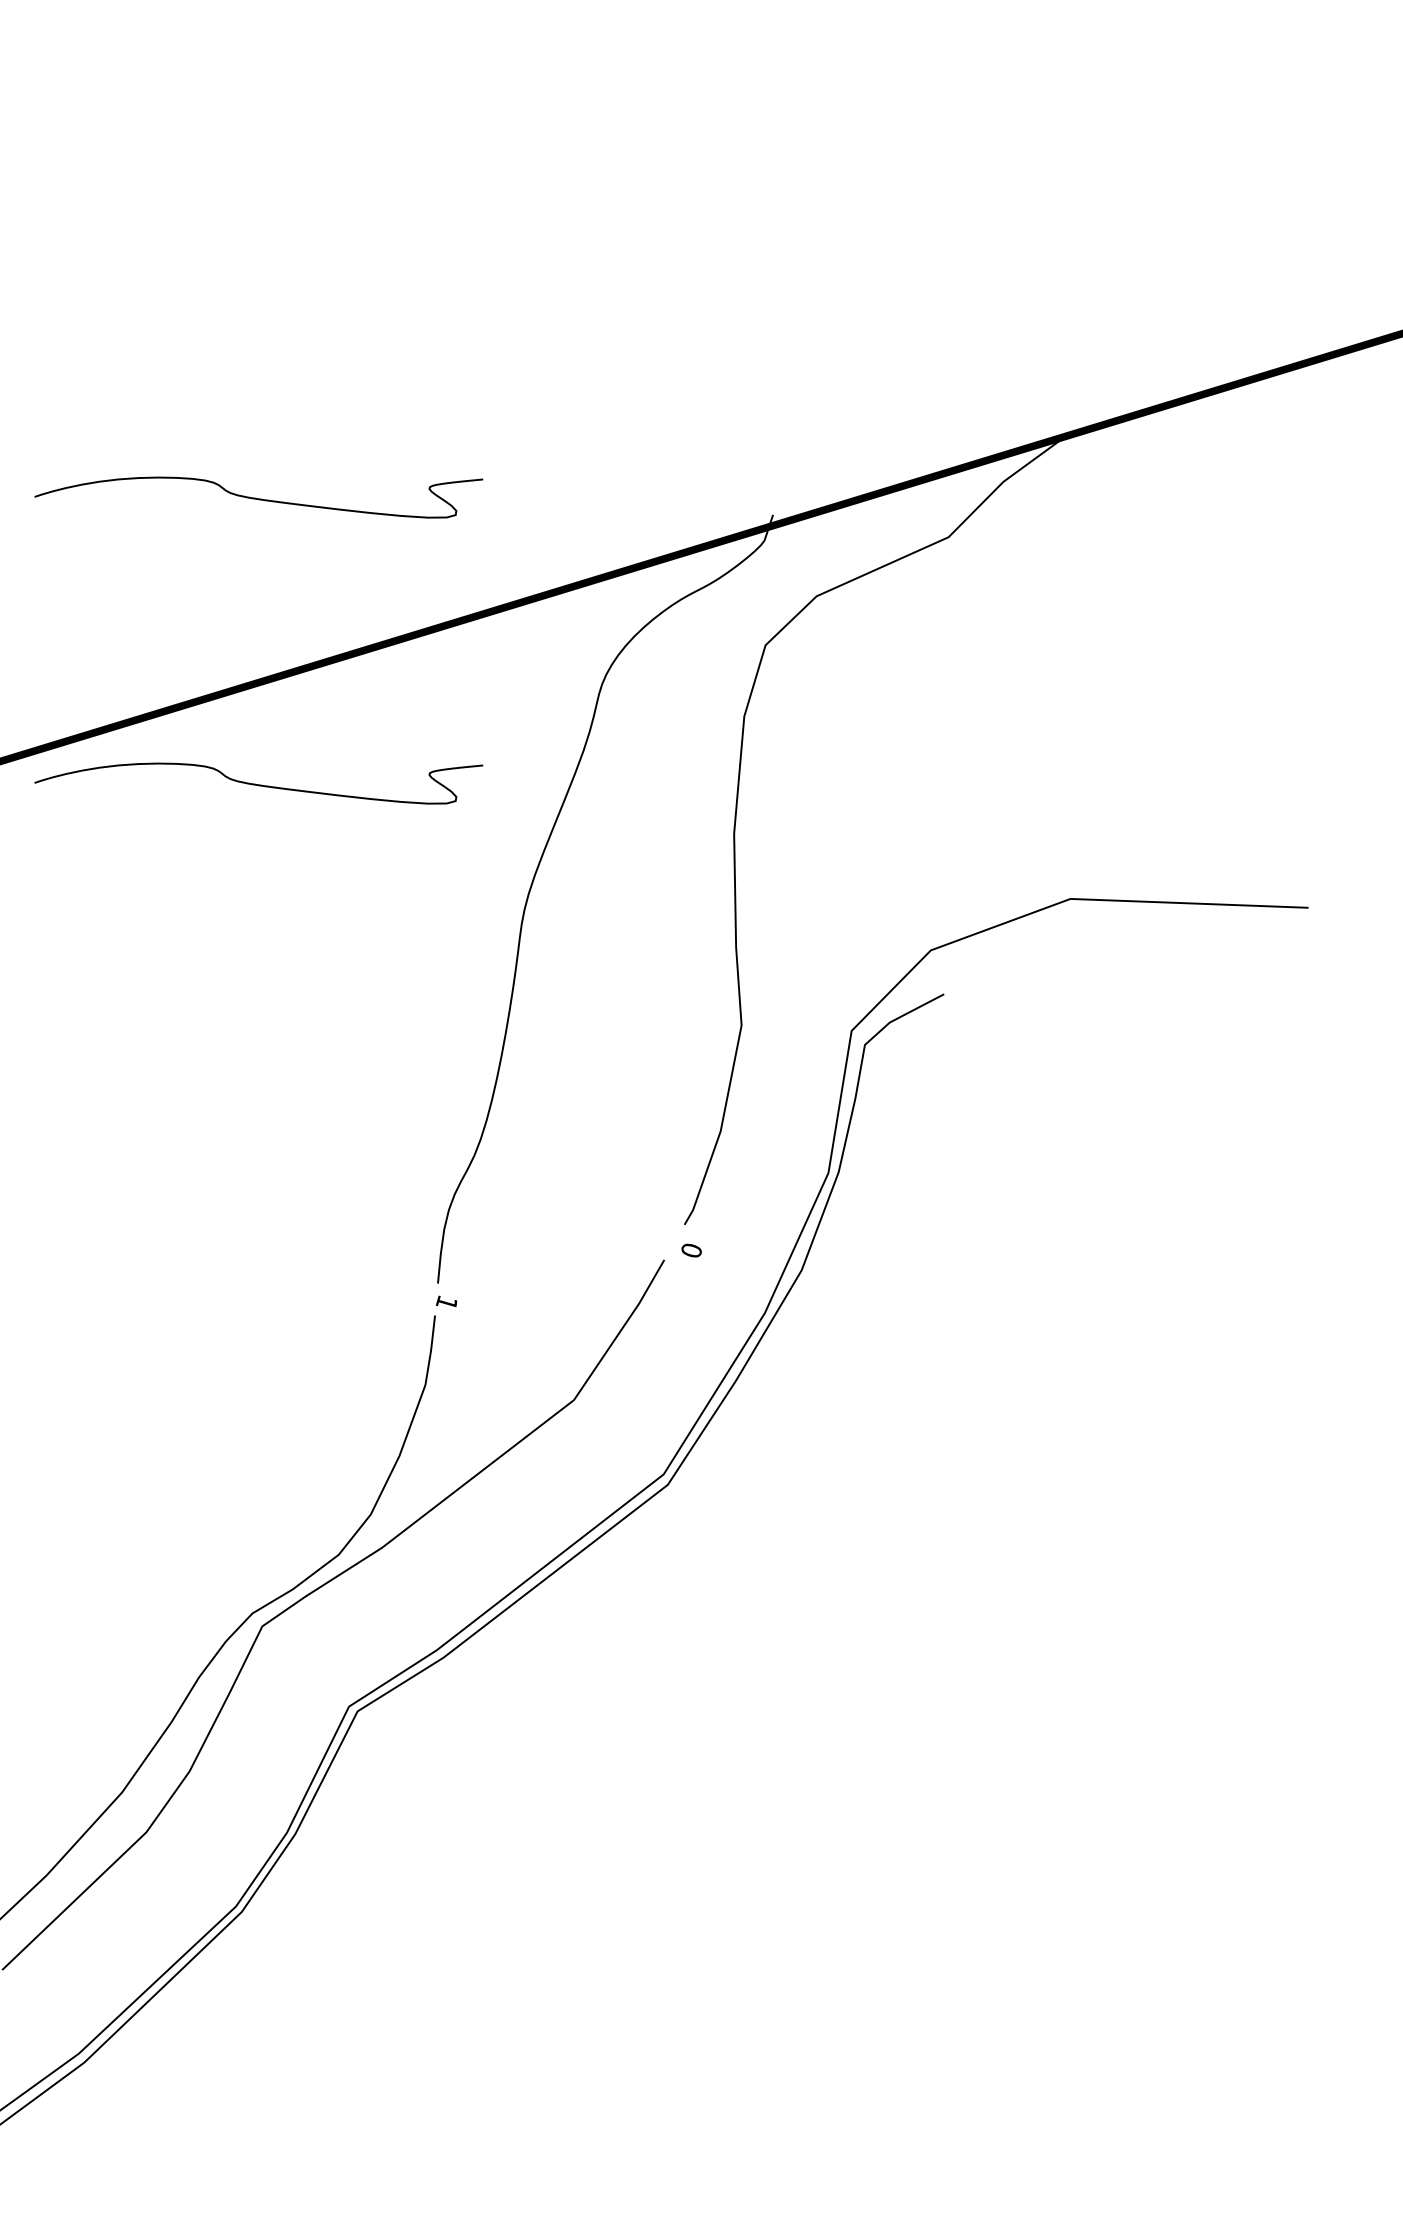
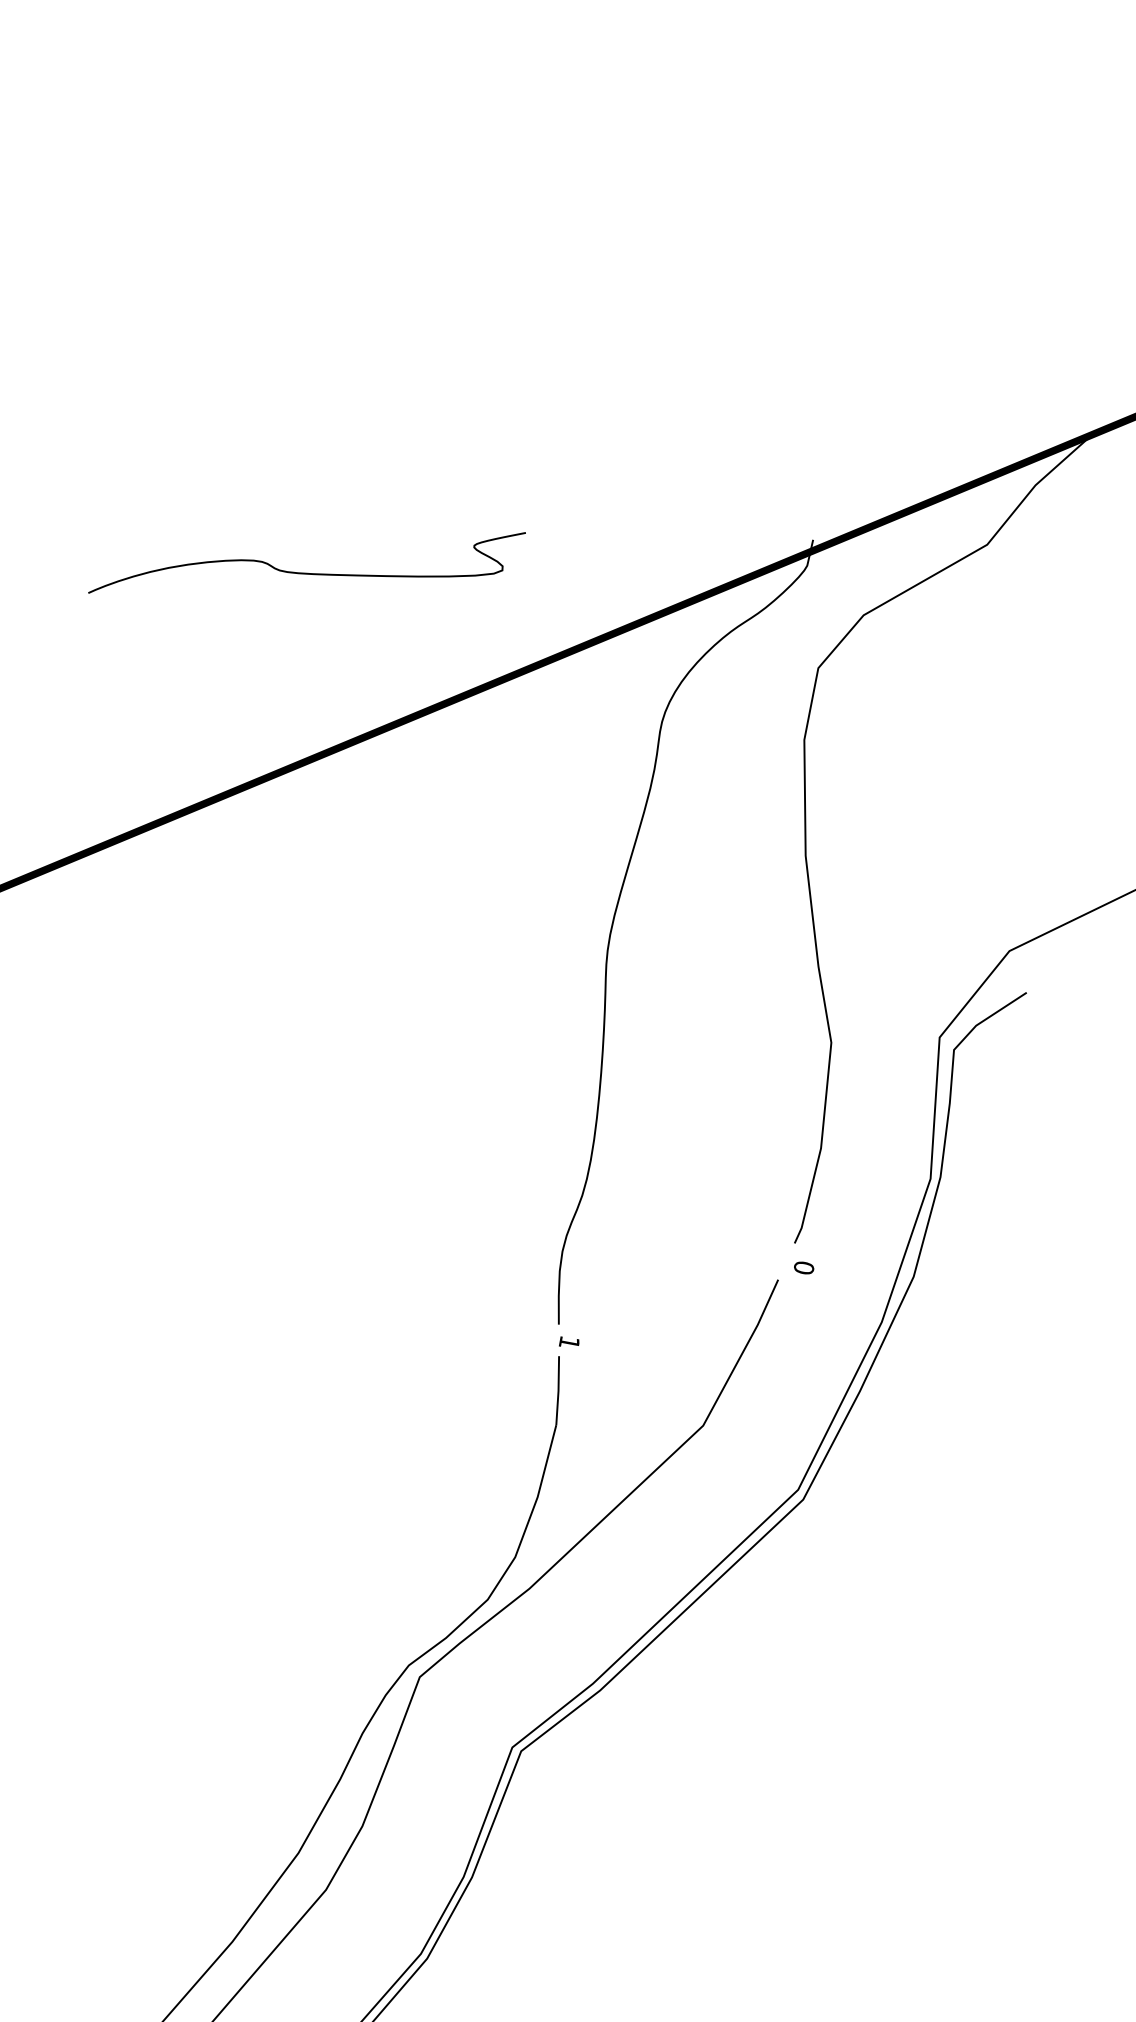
curve: (258, 784) -> (335, 853), removed

